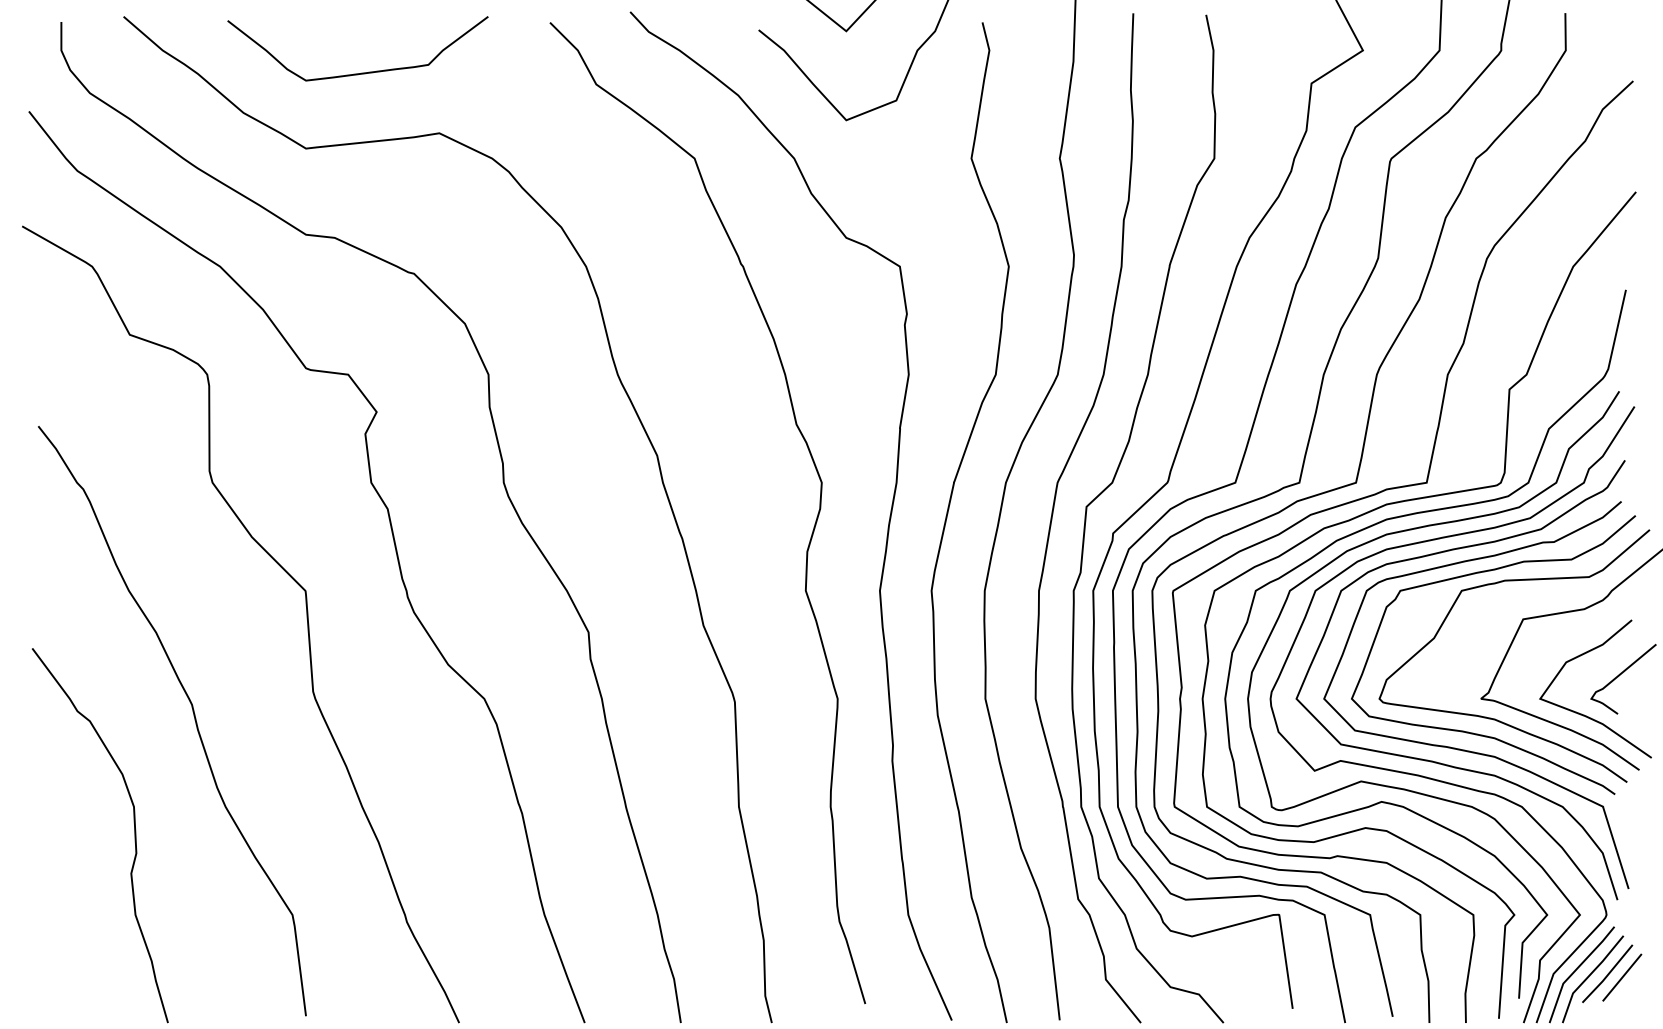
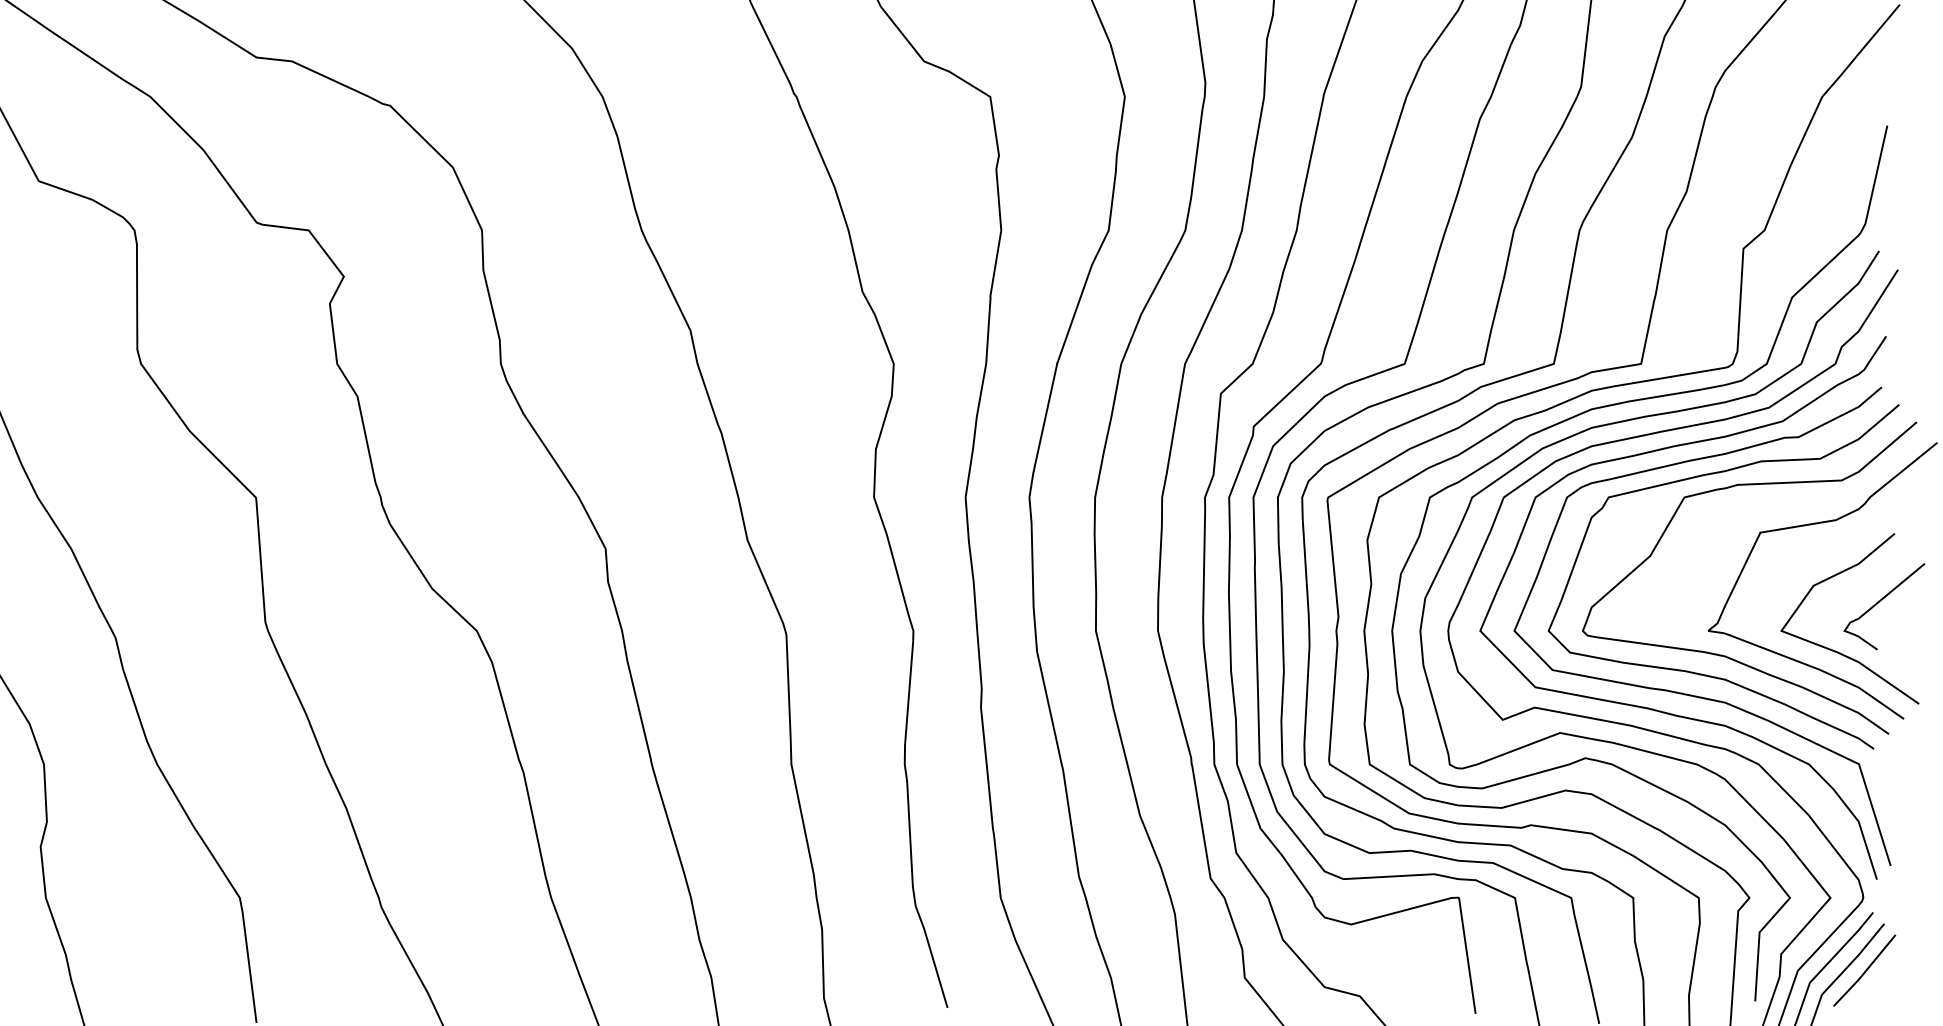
line: (1622, 977) -> (1883, 975), removed

